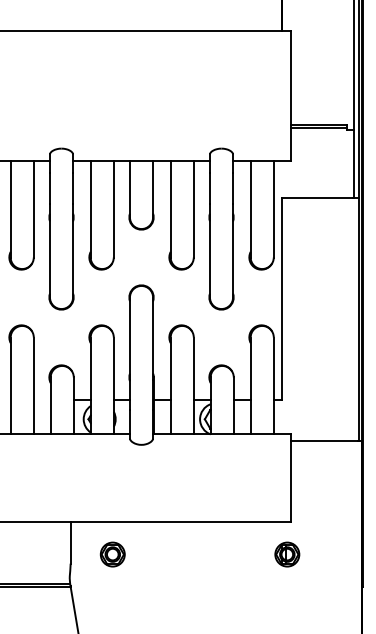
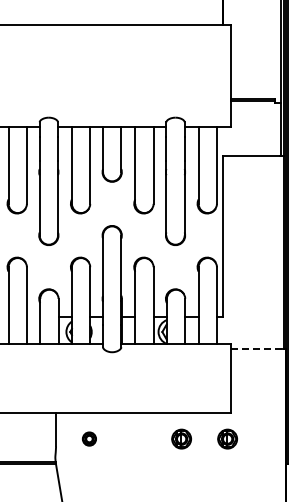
line: (325, 441) -> (257, 349), solid -> dashed
part: (112, 553) -> (89, 438), size x0.7
part: (229, 553) -> (181, 438), added

